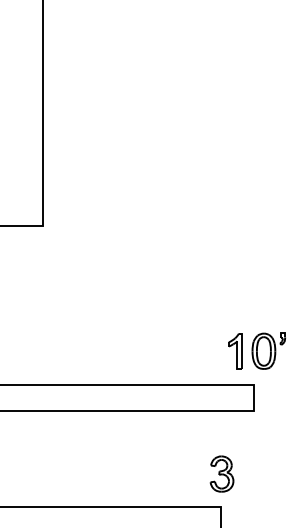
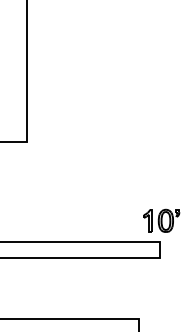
part: (221, 474) -> (139, 298), removed

